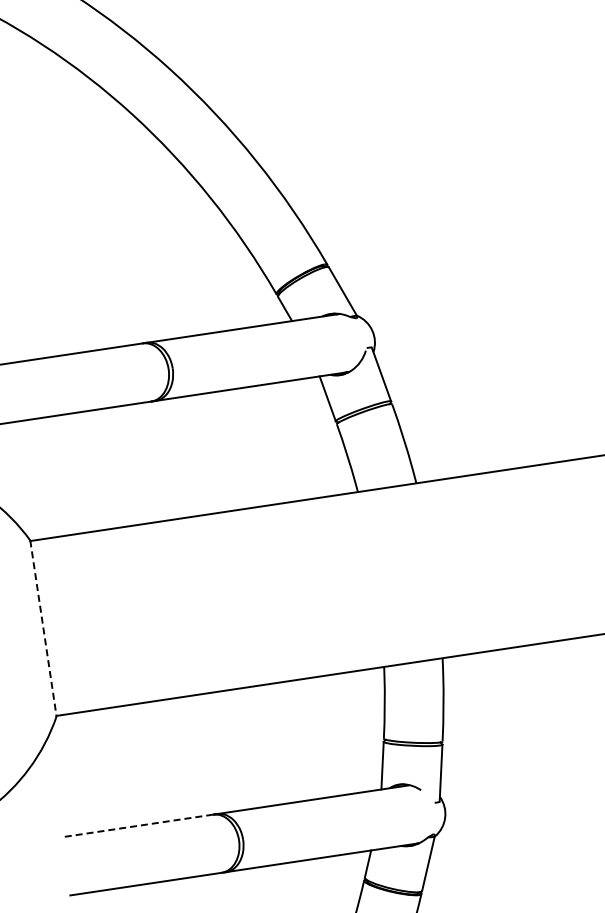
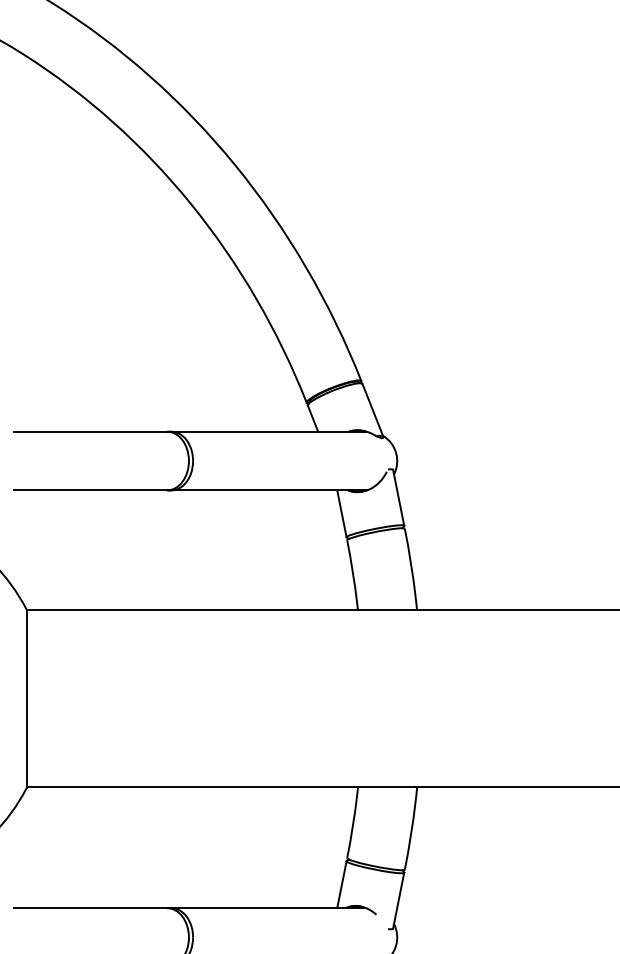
line: (43, 628) -> (26, 698), dashed -> solid
line: (137, 826) -> (90, 908), dashed -> solid

